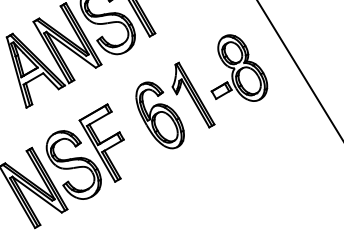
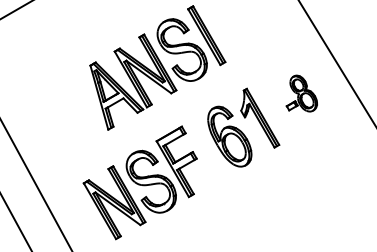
part: (238, 67) -> (301, 93), size x0.6

